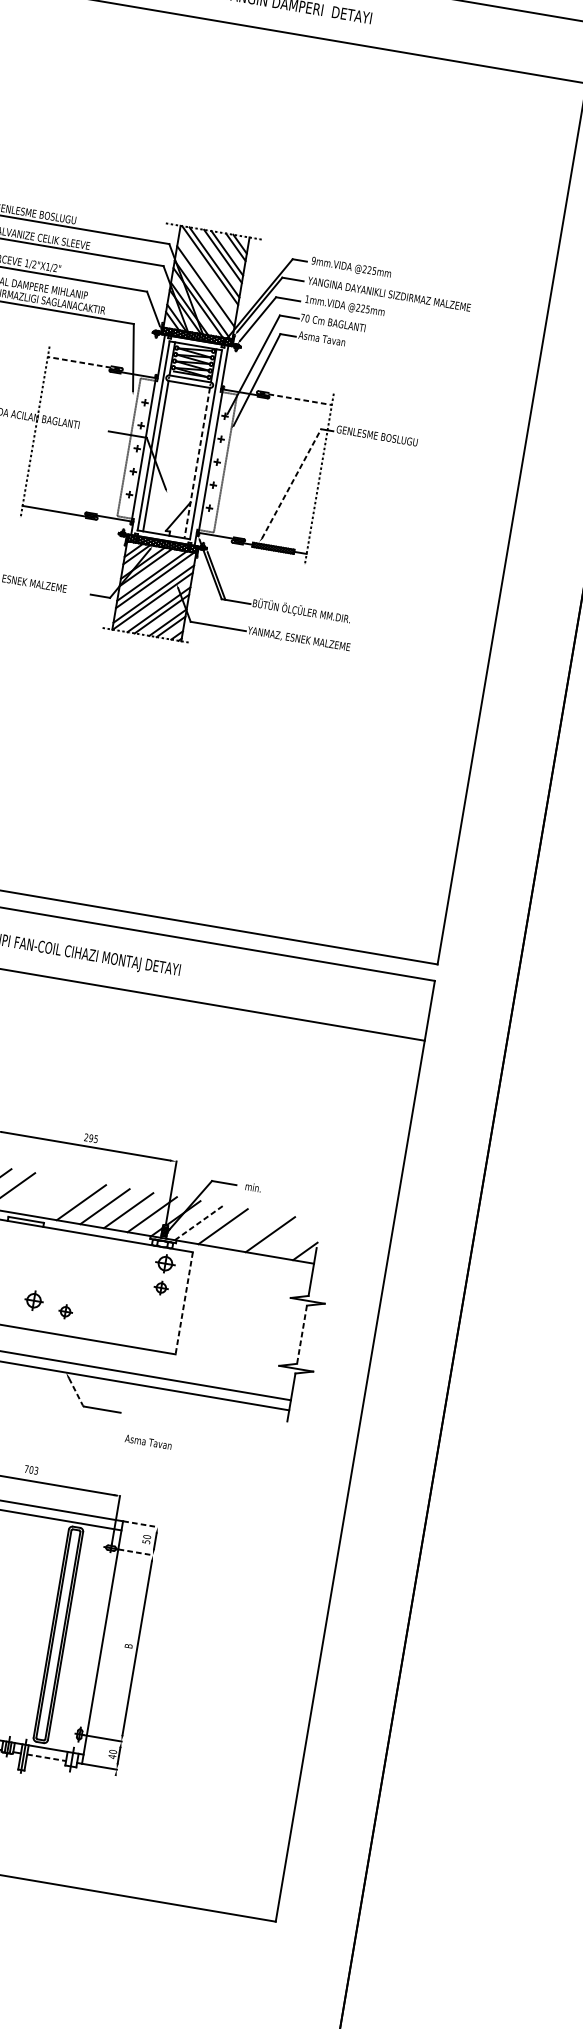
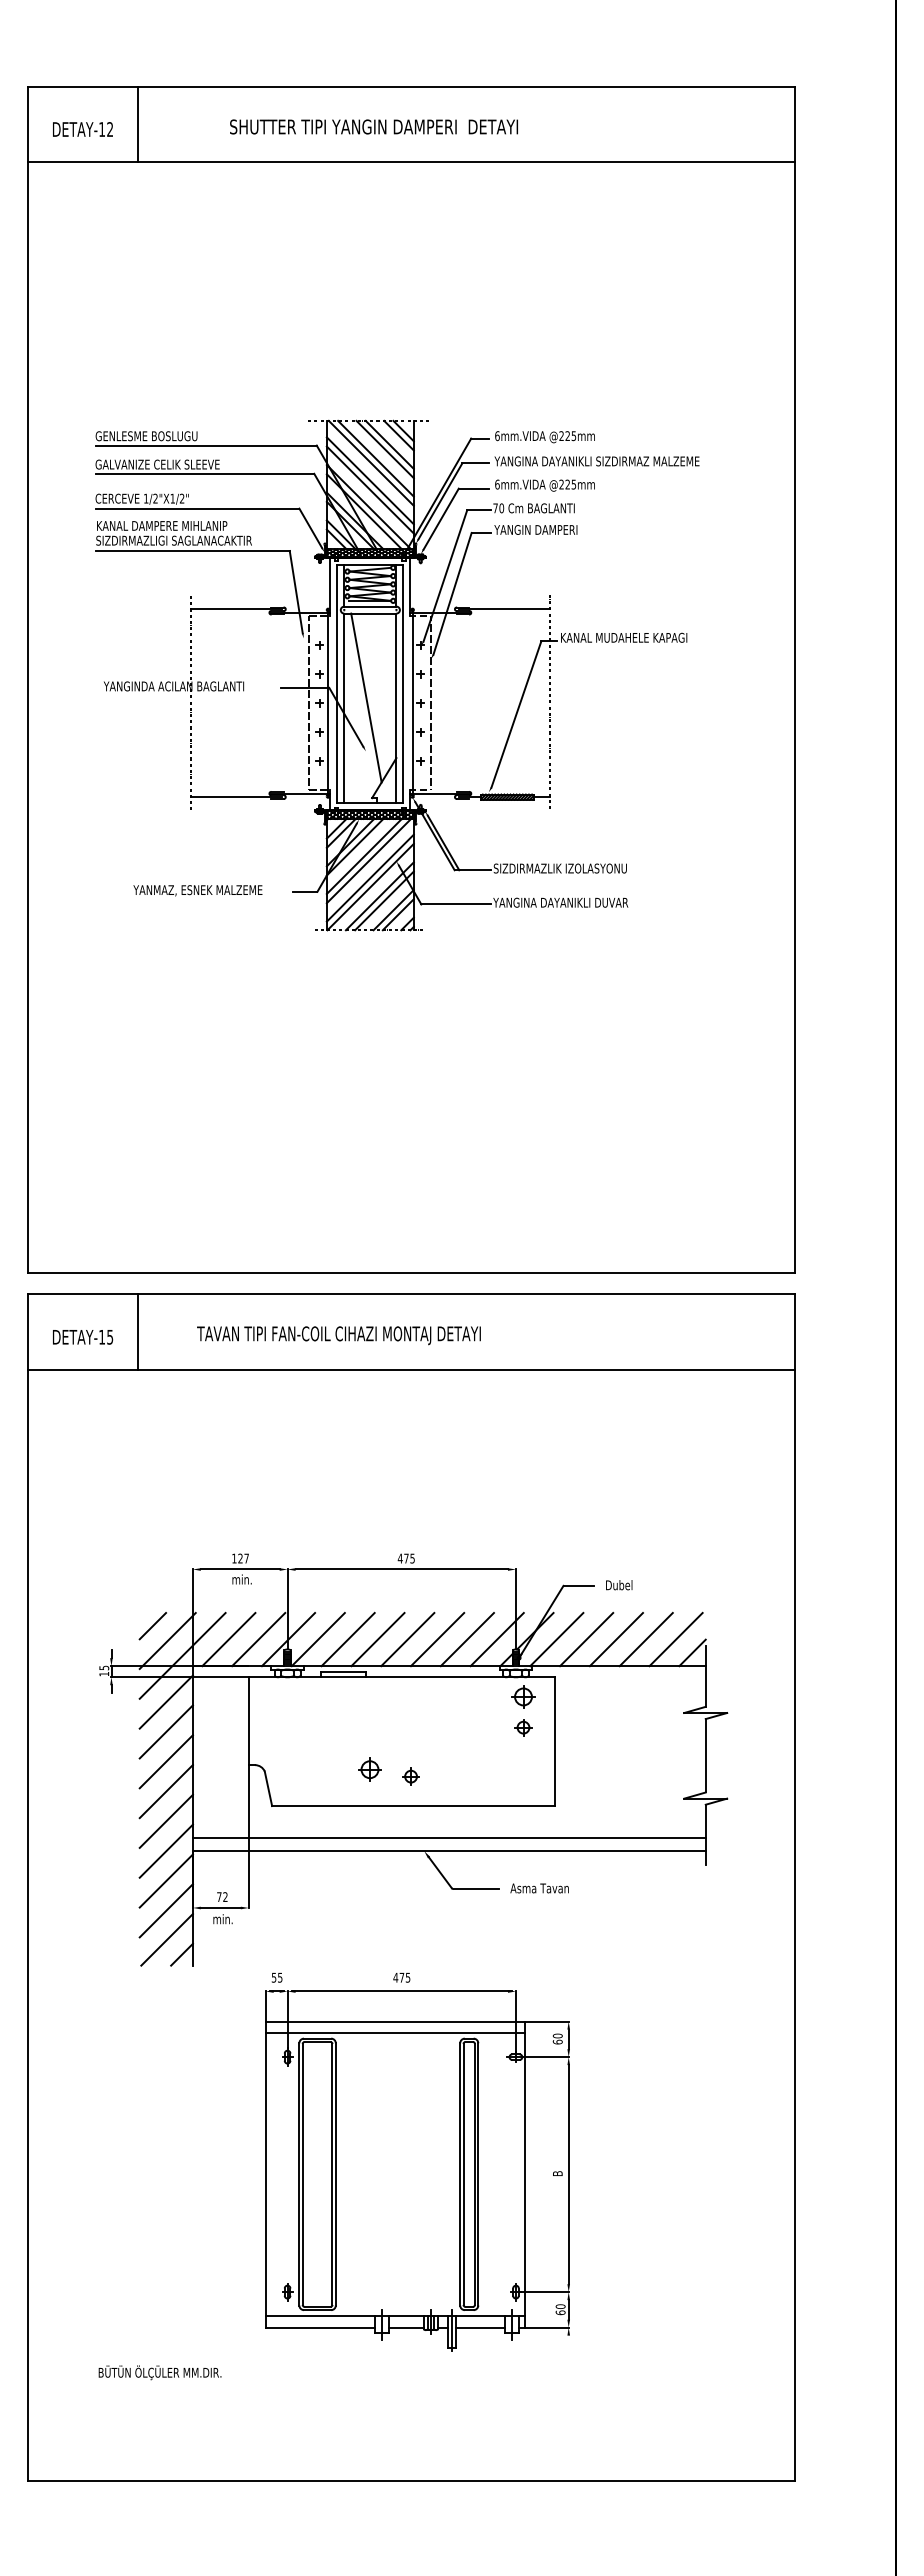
text: (313, 261) -> (497, 436), 9mm.VIDA -> 6mm.VIDA
line: (206, 278) -> (369, 480), added
text: (307, 299) -> (497, 484), 1mm.VIDA -> 6mm.VIDA
text: (331, 339) -> (535, 529), Asma Tavan -> YANGIN DAMPERI
line: (83, 363) -> (236, 609), dashed -> solid
line: (296, 399) -> (504, 609), dashed -> solid
text: (386, 437) -> (623, 637), GENLESME BOSLUGU -> KANAL MUDAHELE KAPAGI
line: (174, 450) -> (366, 697), added
line: (197, 463) -> (396, 708), dashed -> solid
line: (291, 484) -> (516, 714), dashed -> solid
text: (305, 611) -> (559, 868), BÜTÜN ÖLÇÜLER MM.DIR. -> SIZDIRMAZLIK IZOLASYONU
text: (309, 641) -> (570, 903), YANMAZ, ESNEK MALZEME -> YANGINA DAYANIKLI DUVAR
text: (88, 1137) -> (402, 1558), 295 -> 475
text: (256, 1188) -> (619, 1585), min. -> Dubel
line: (33, 1194) -> (347, 1639), added
line: (57, 1198) -> (377, 1639), added
line: (199, 1222) -> (556, 1639), dashed -> solid
line: (246, 1230) -> (615, 1639), added
line: (293, 1238) -> (675, 1639), added
line: (183, 1303) -> (554, 1742), dashed -> solid
line: (301, 1334) -> (705, 1755), dashed -> solid
line: (75, 1392) -> (440, 1873), dashed -> solid
text: (148, 1442) -> (539, 1888), moved
text: (31, 1469) -> (401, 1977), 703 -> 475
line: (140, 1524) -> (547, 2021), dashed -> solid
text: (146, 1541) -> (557, 2041), 50 -> 60
line: (136, 1552) -> (547, 2057), dashed -> solid
text: (112, 1756) -> (560, 2312), 40 -> 60
line: (46, 1757) -> (480, 2327), dashed -> solid

